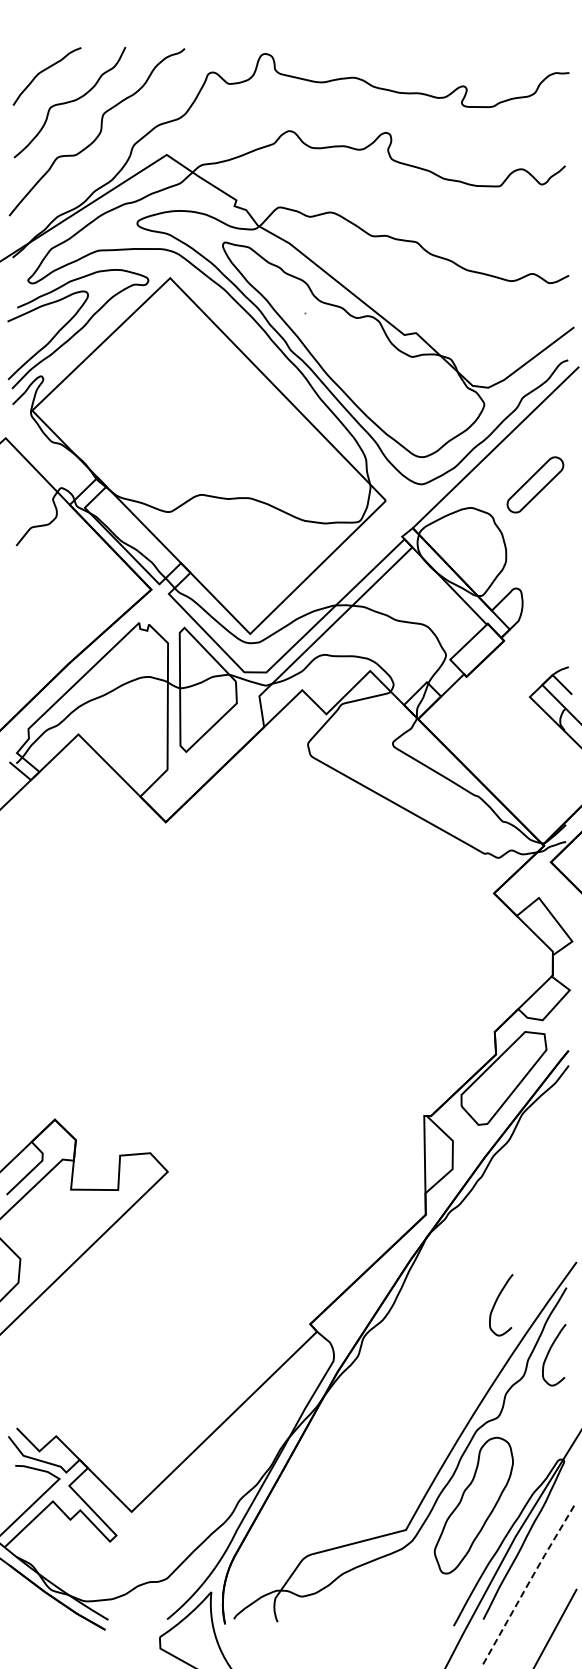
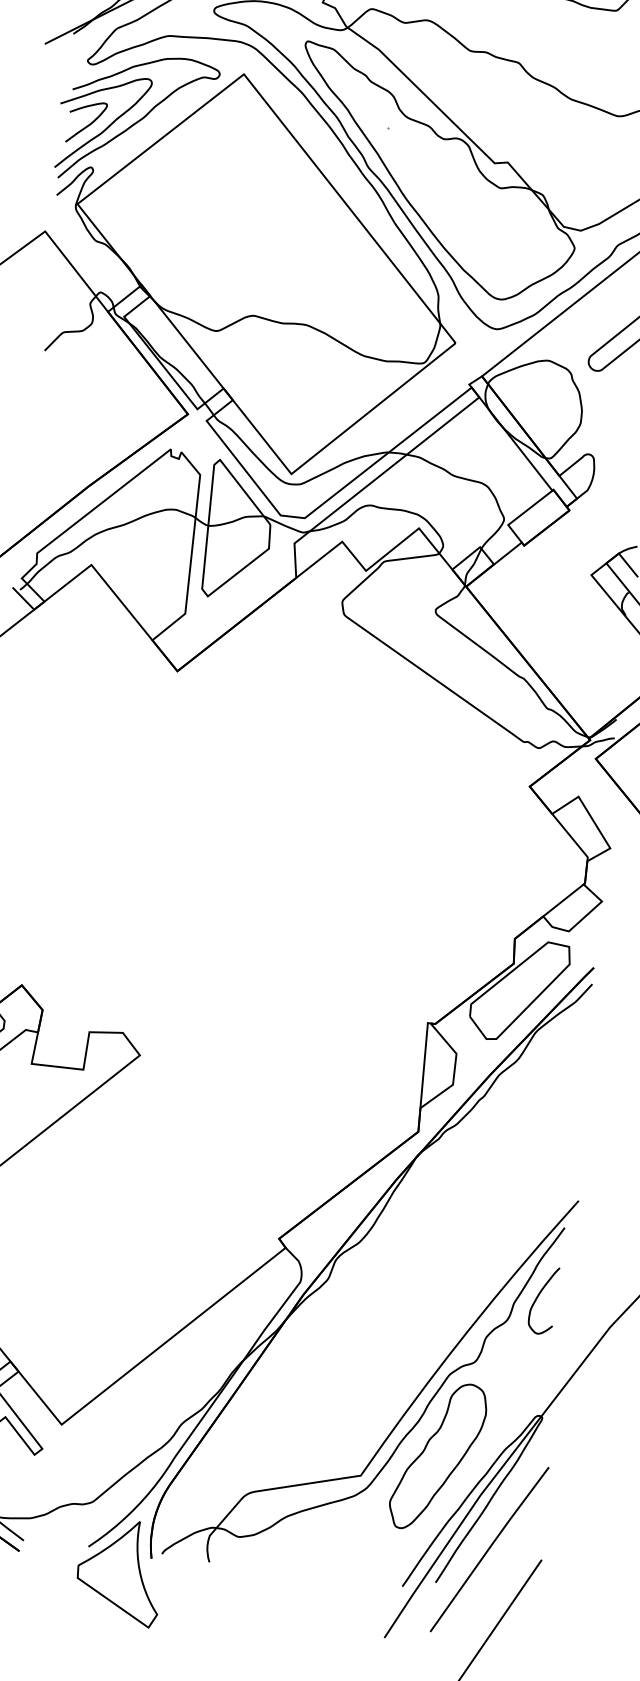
curve: (34, 337) -> (88, 124), added
curve: (496, 1303) -> (485, 1237), removed
line: (529, 1582) -> (490, 1547), dashed -> solid

